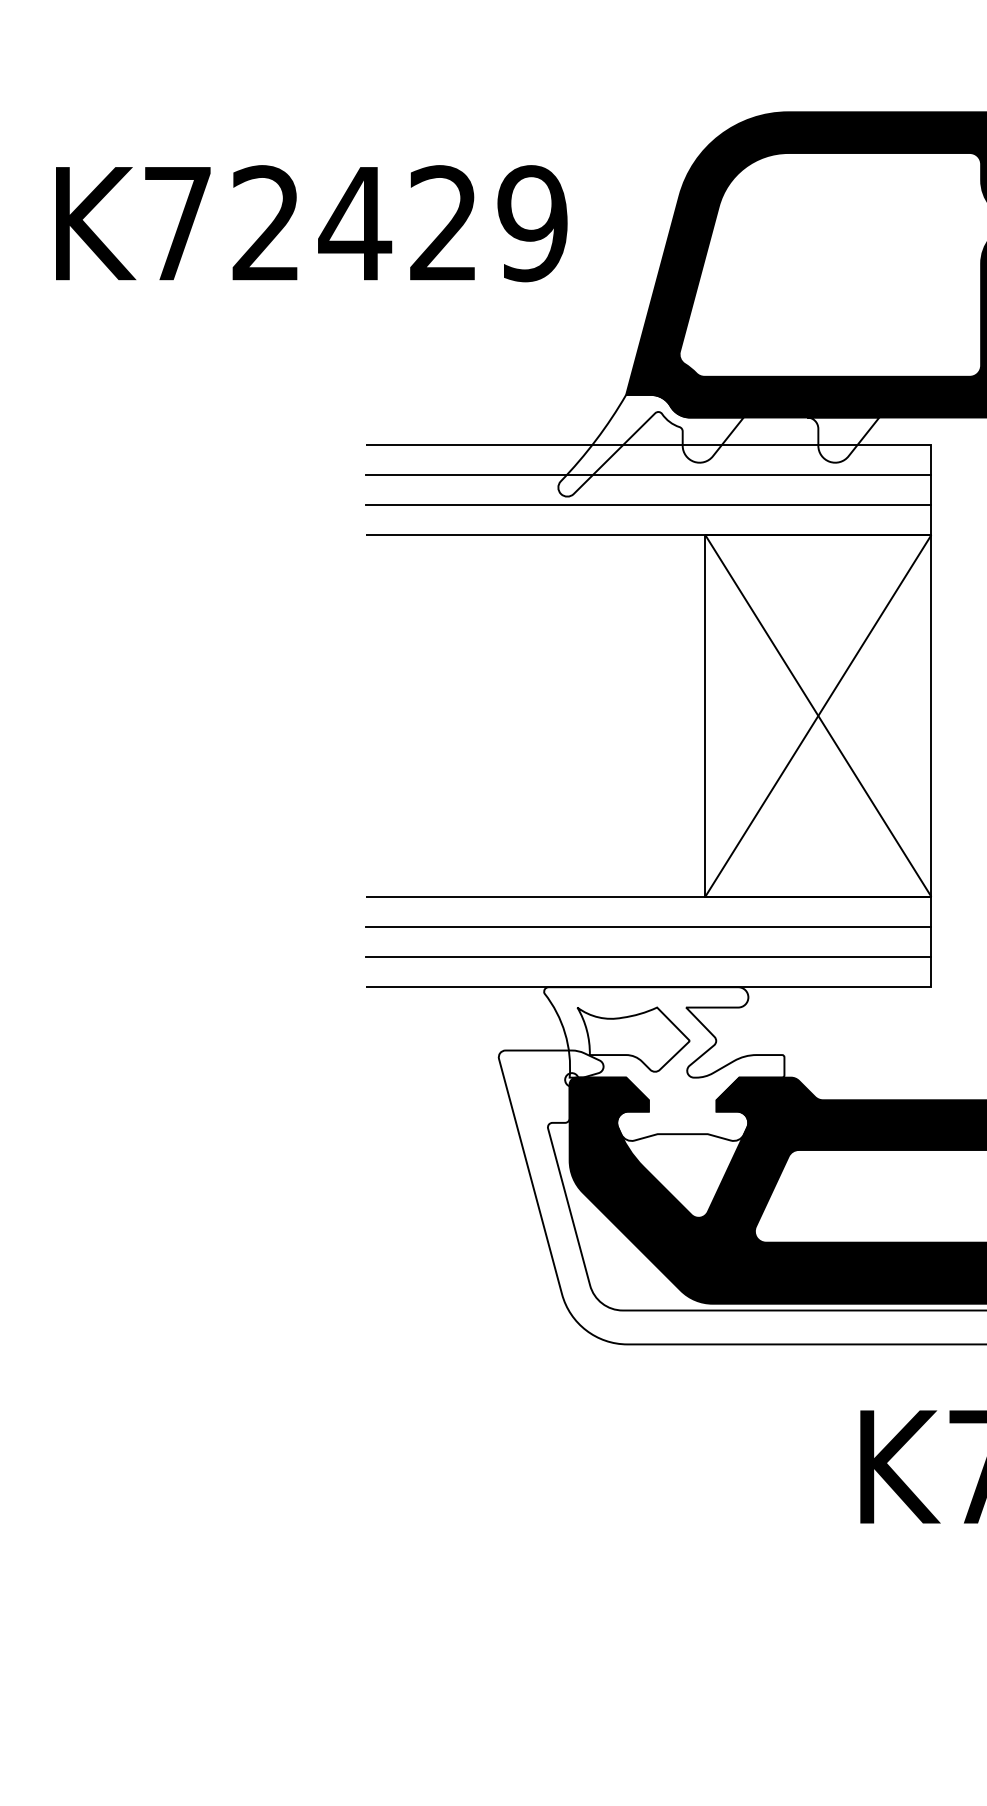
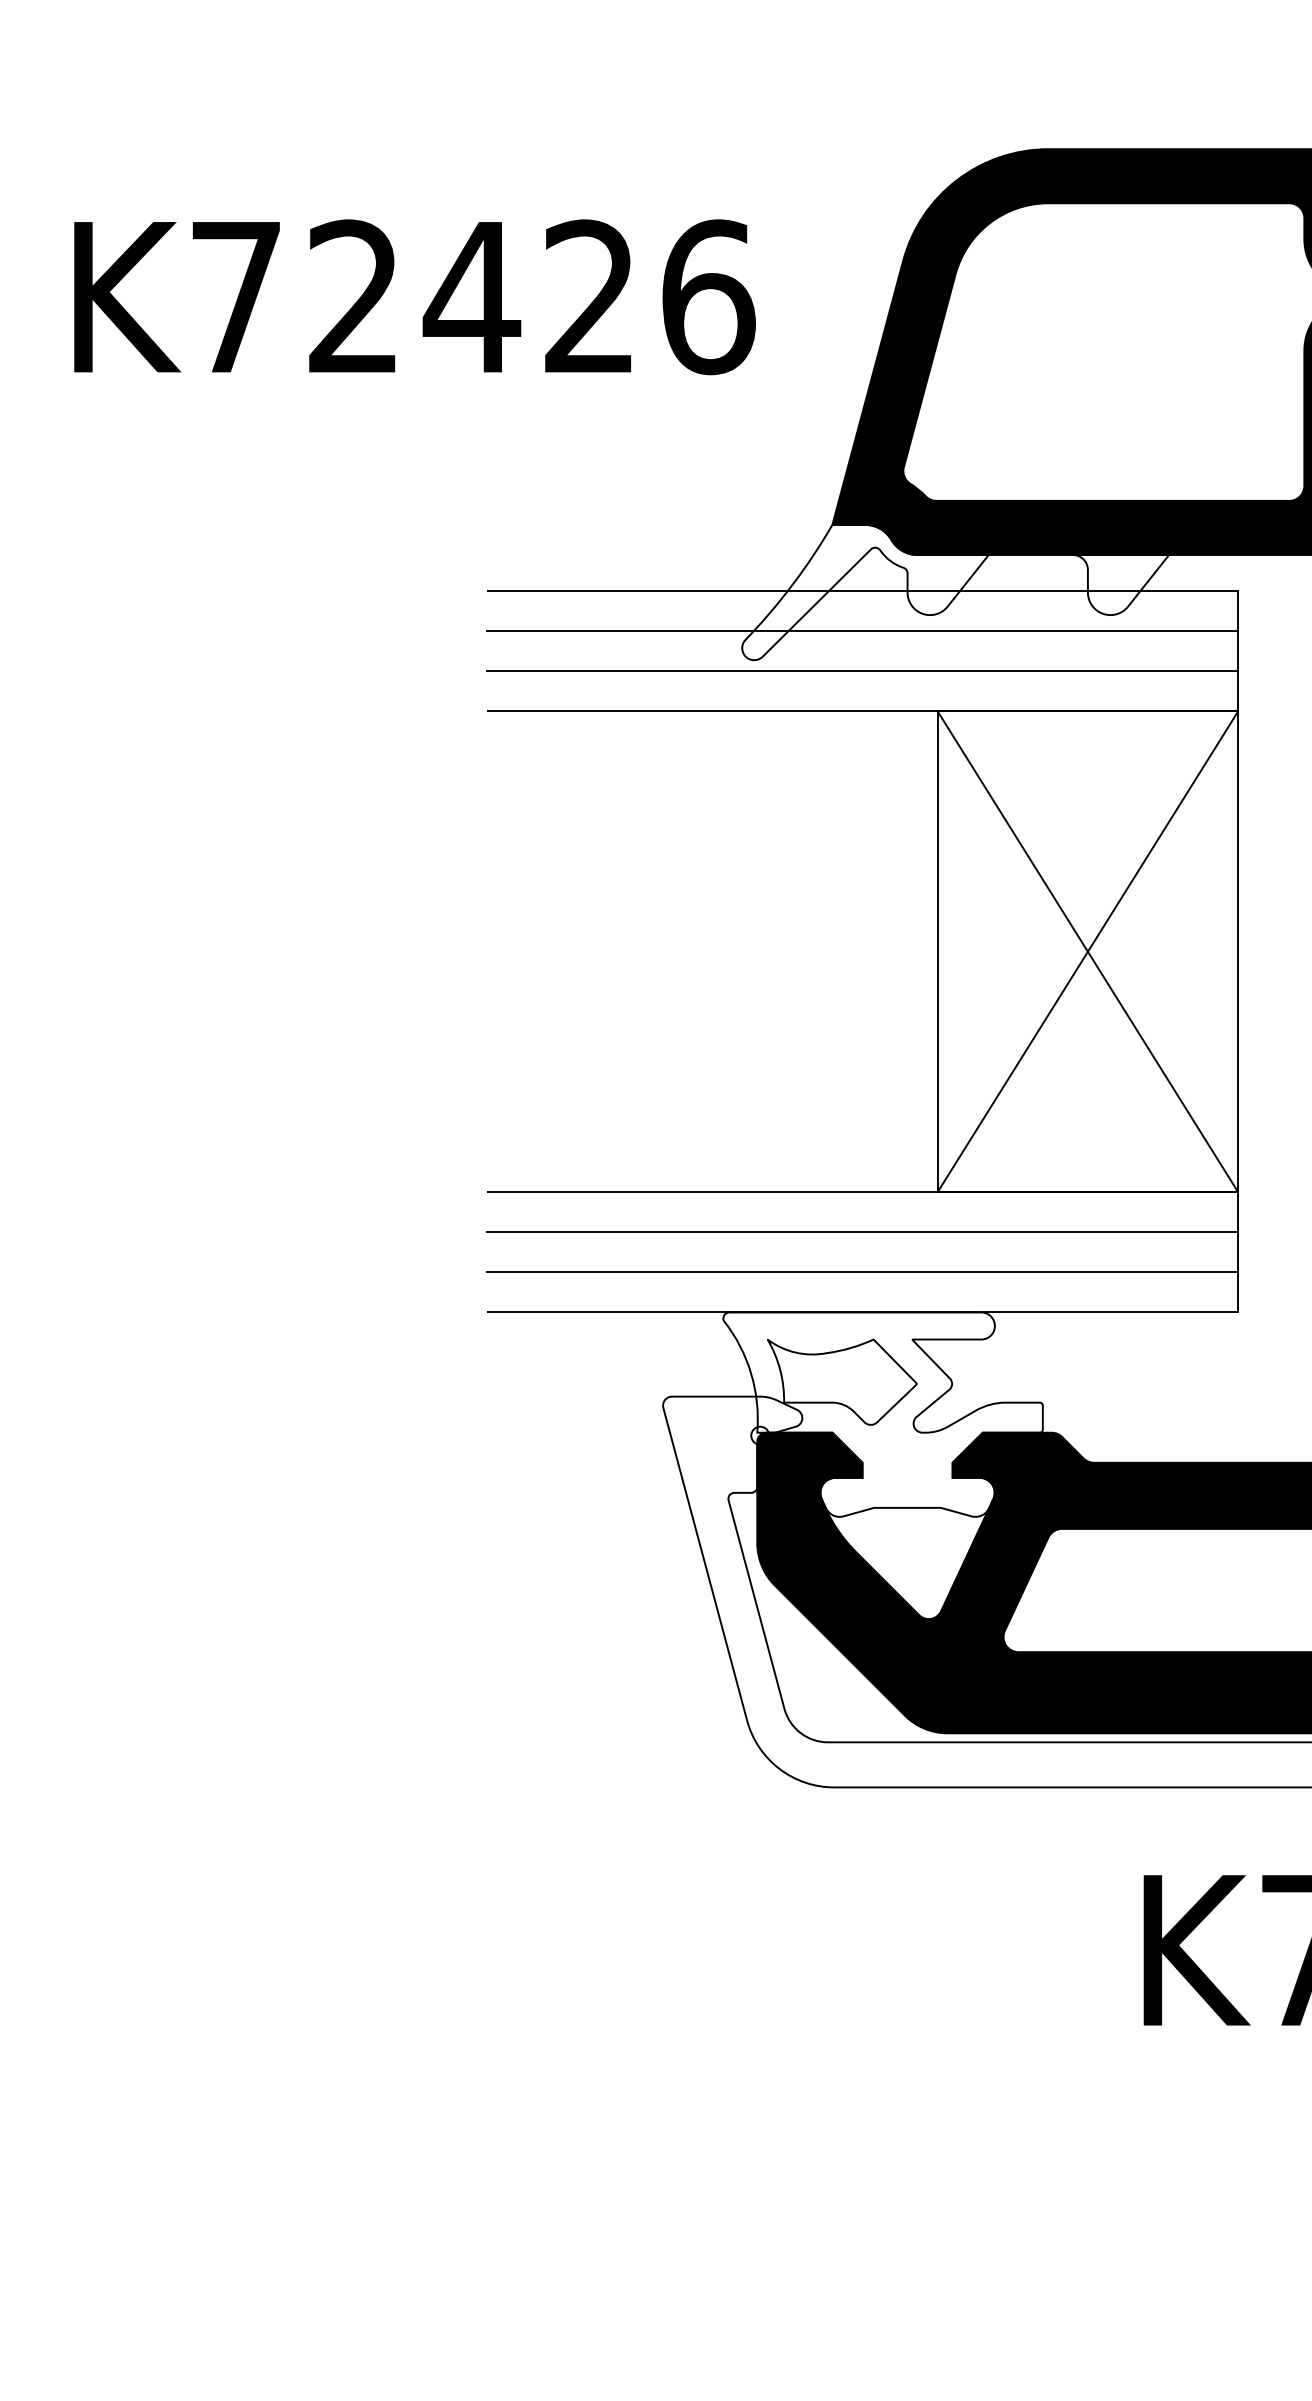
text: (532, 223) -> (708, 297), K72429 -> K72426

